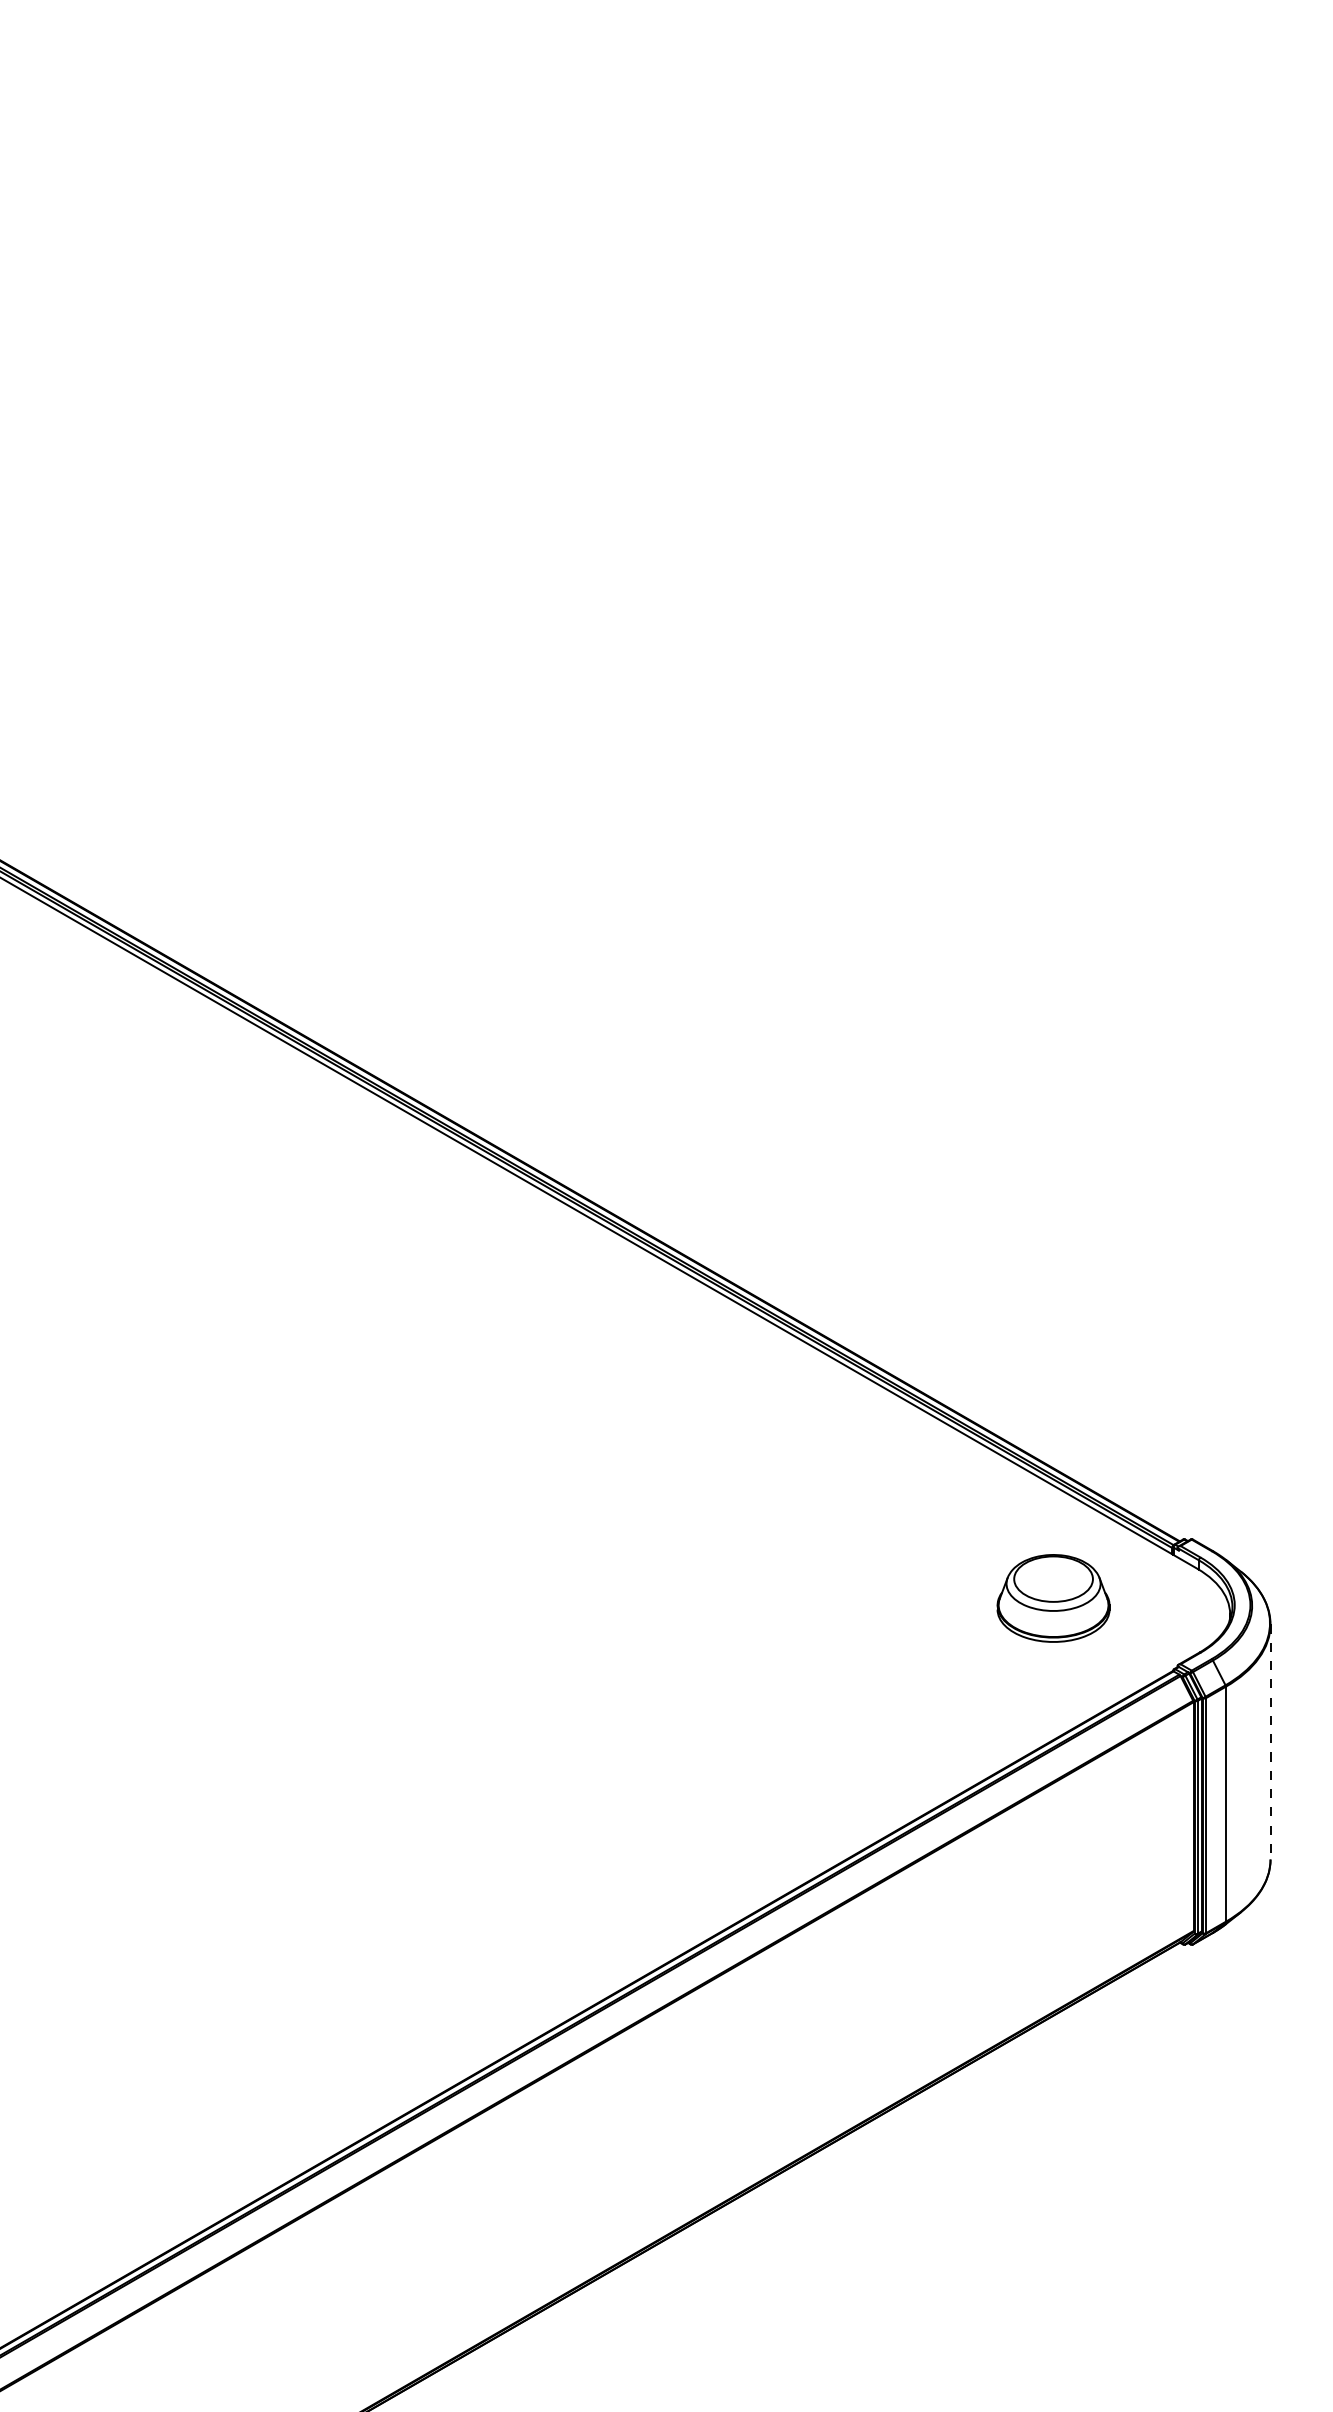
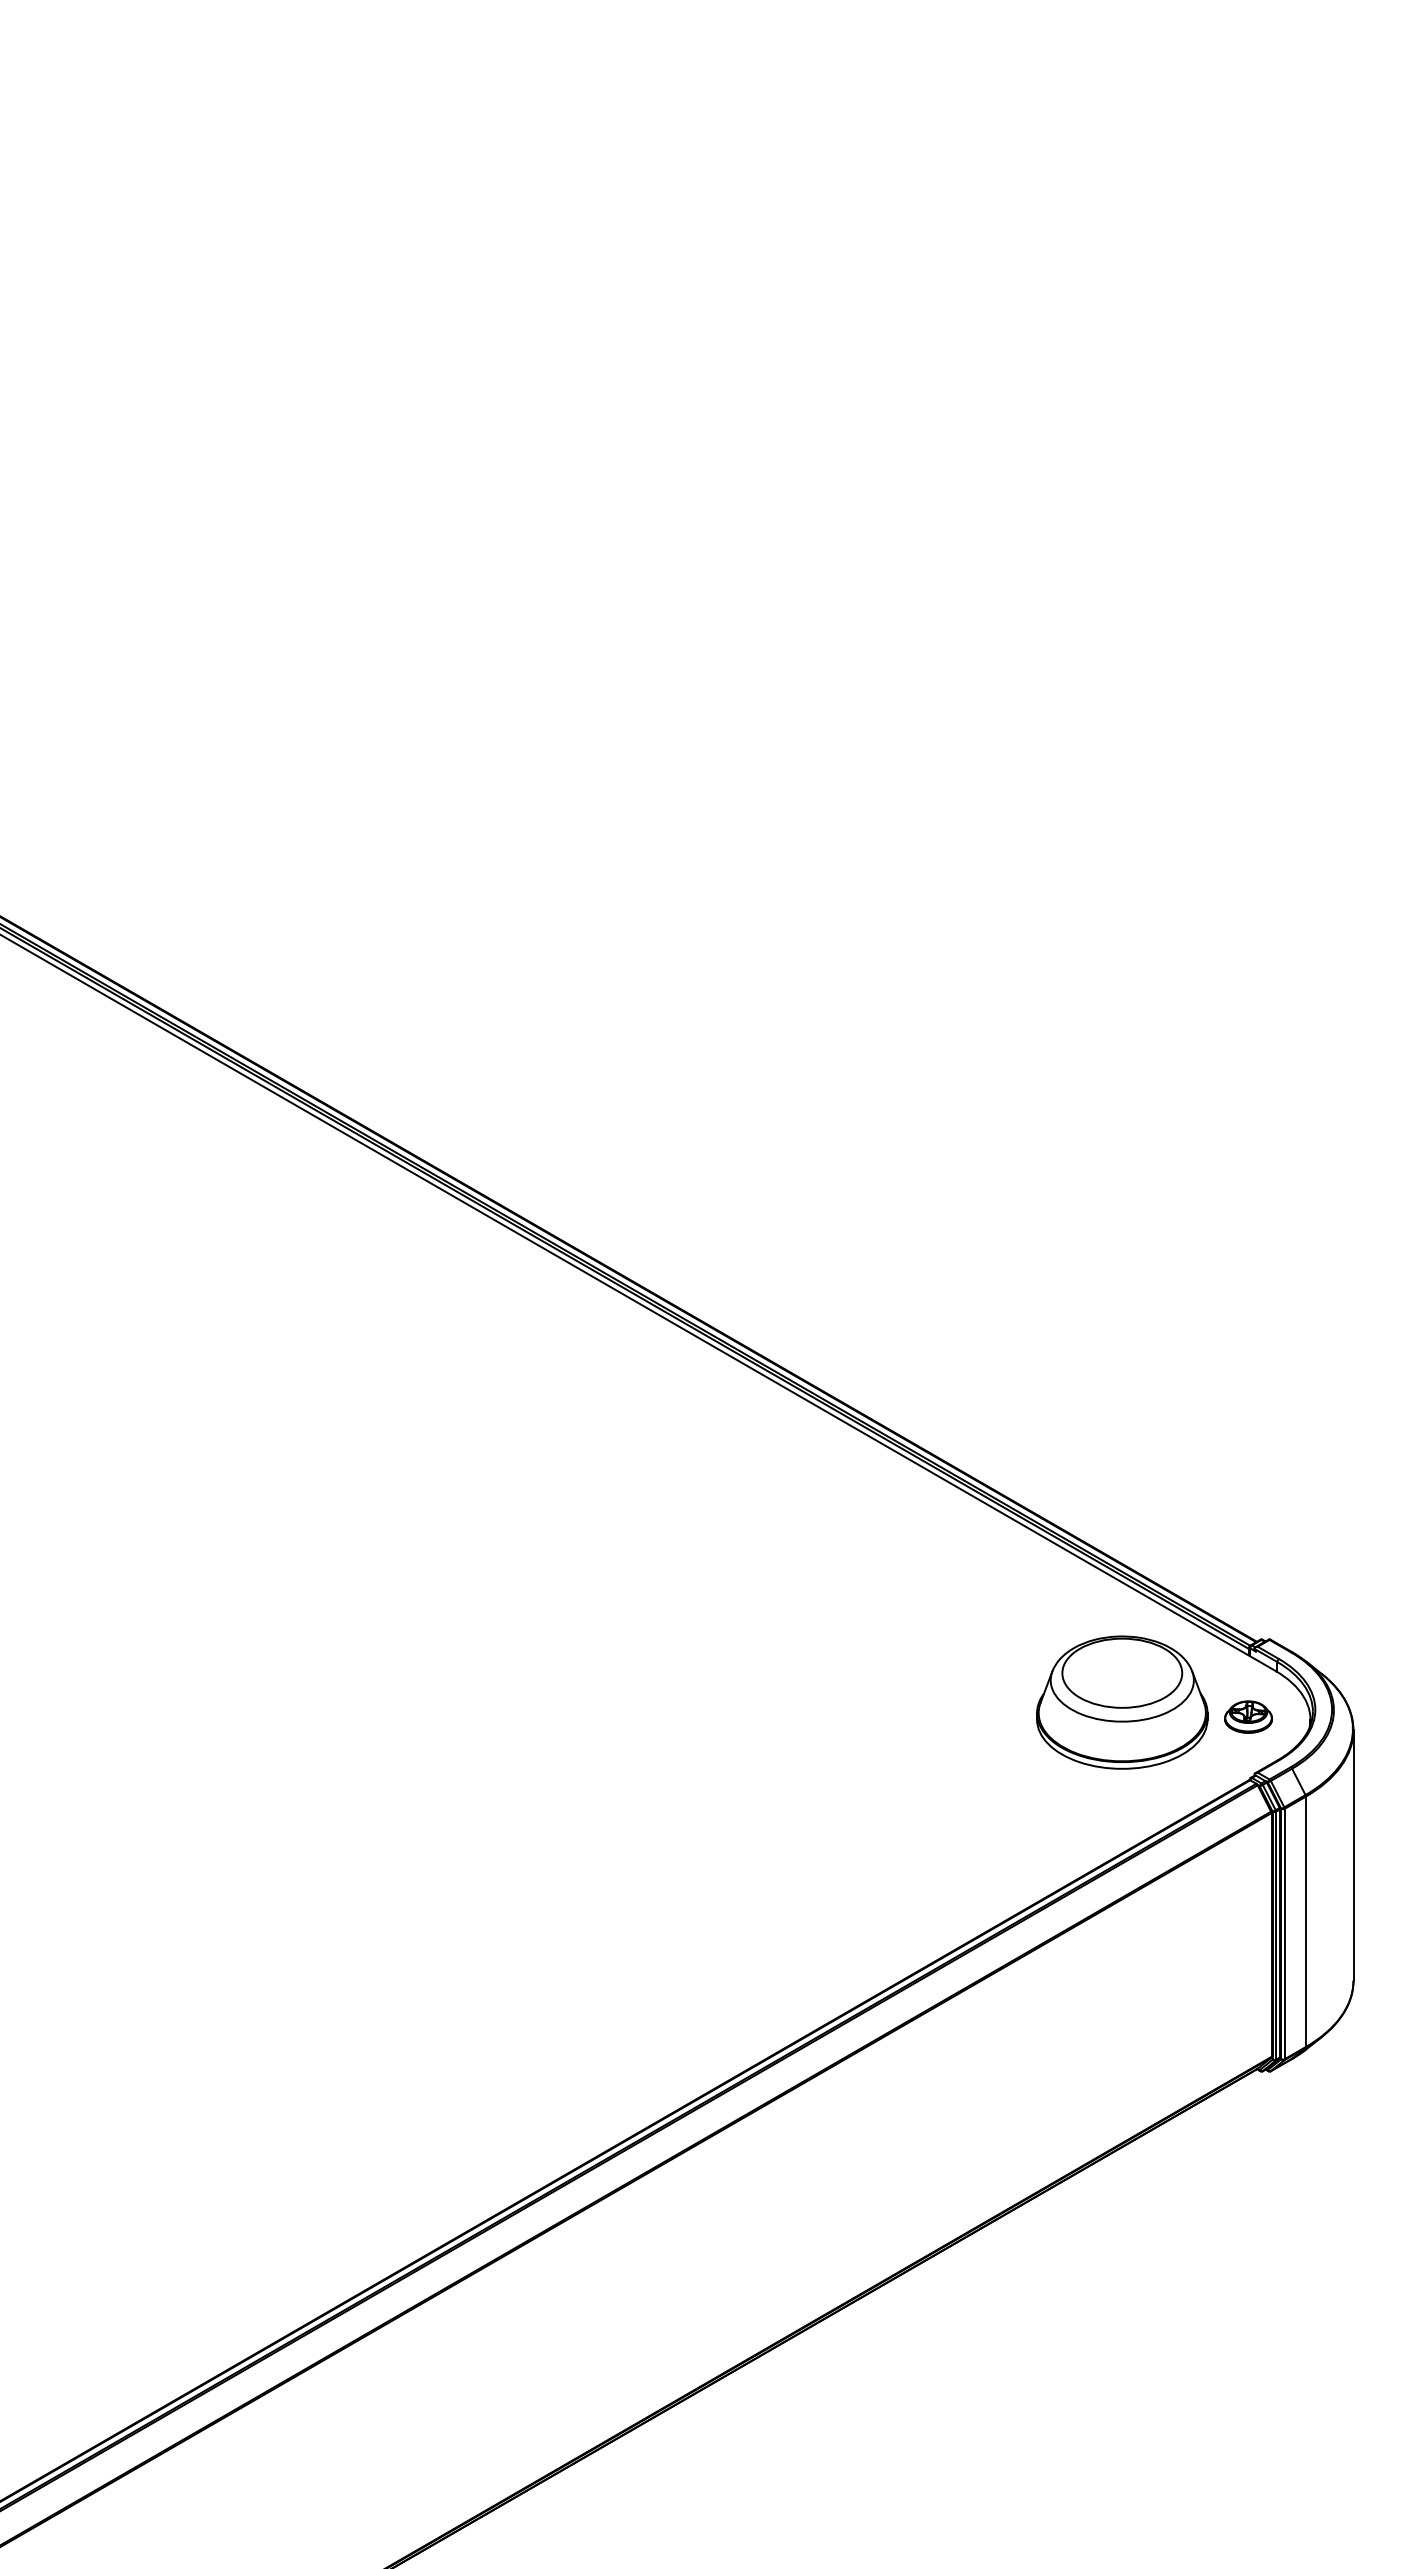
part: (1053, 1598) -> (1122, 1702), size x1.43
part: (1171, 1611) -> (1248, 1716), added
line: (1270, 1742) -> (1353, 1856), dashed -> solid

